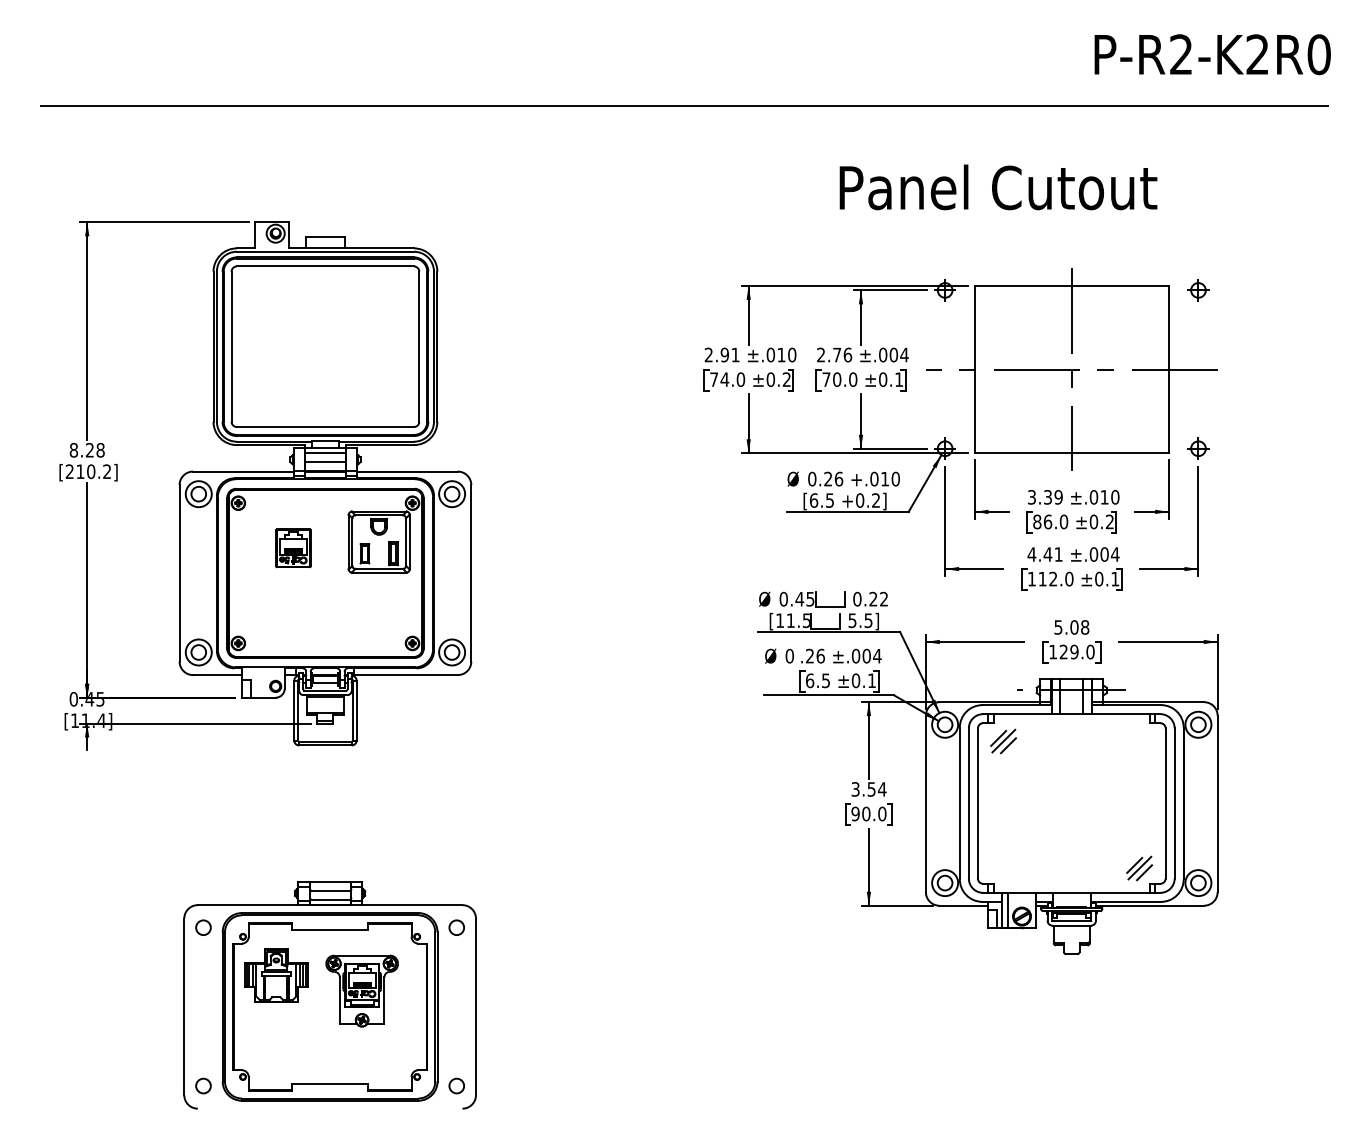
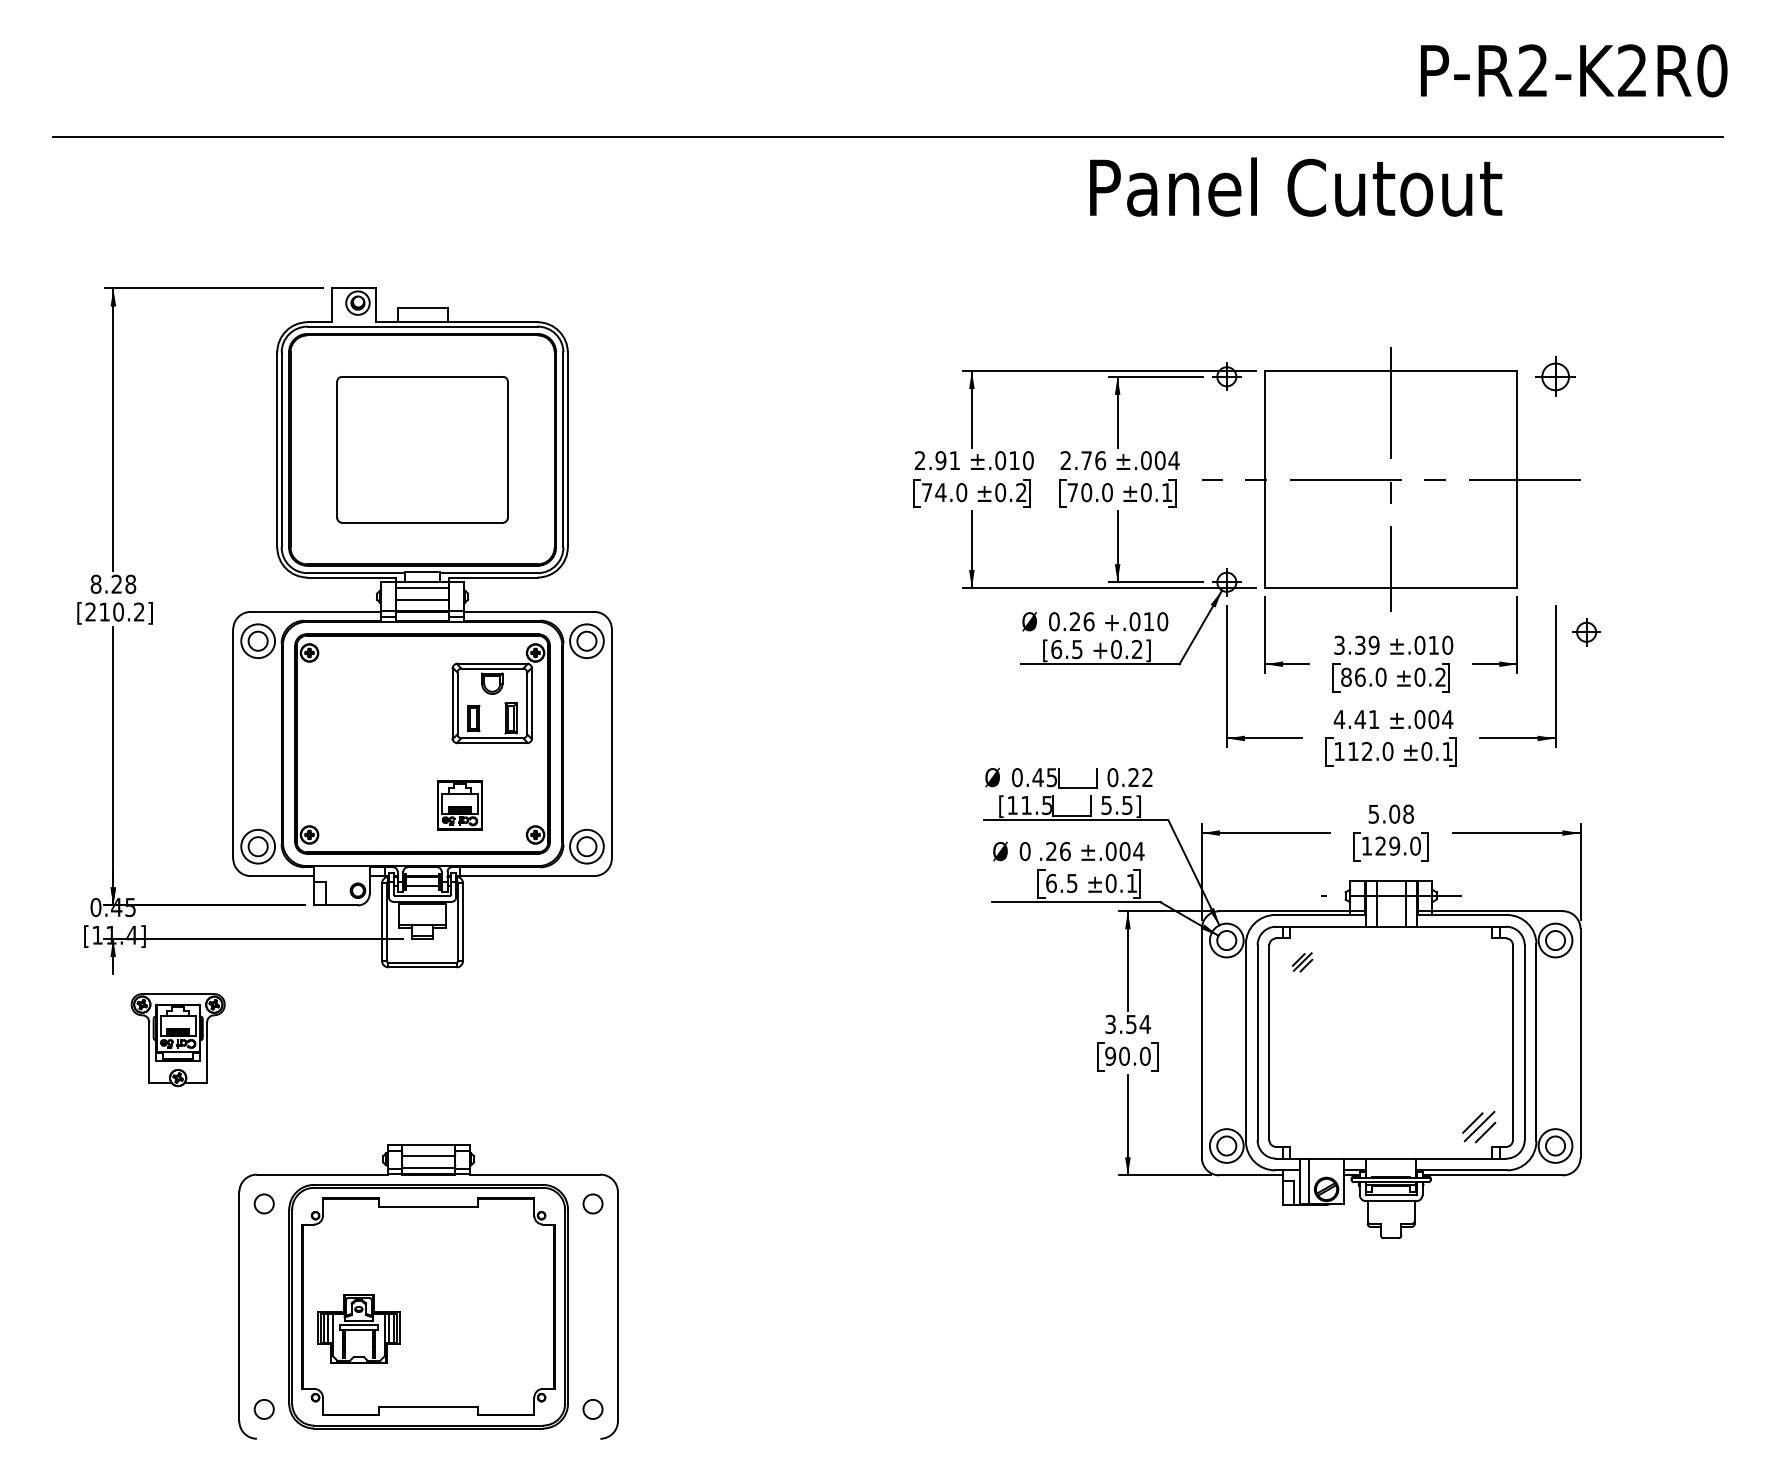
text: (998, 186) -> (1296, 186), moved
part: (1198, 290) -> (1555, 376), size x1.4
part: (325, 346) -> (422, 449), size x0.7
part: (1198, 448) -> (1586, 632), moved
part: (293, 548) -> (459, 805), moved
part: (1003, 741) -> (1302, 962), size x0.6
part: (276, 975) -> (358, 1328), moved
part: (361, 991) -> (177, 1040), moved

